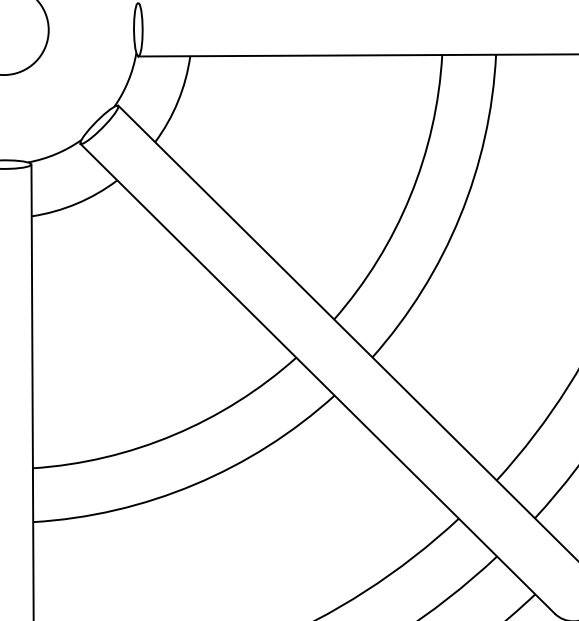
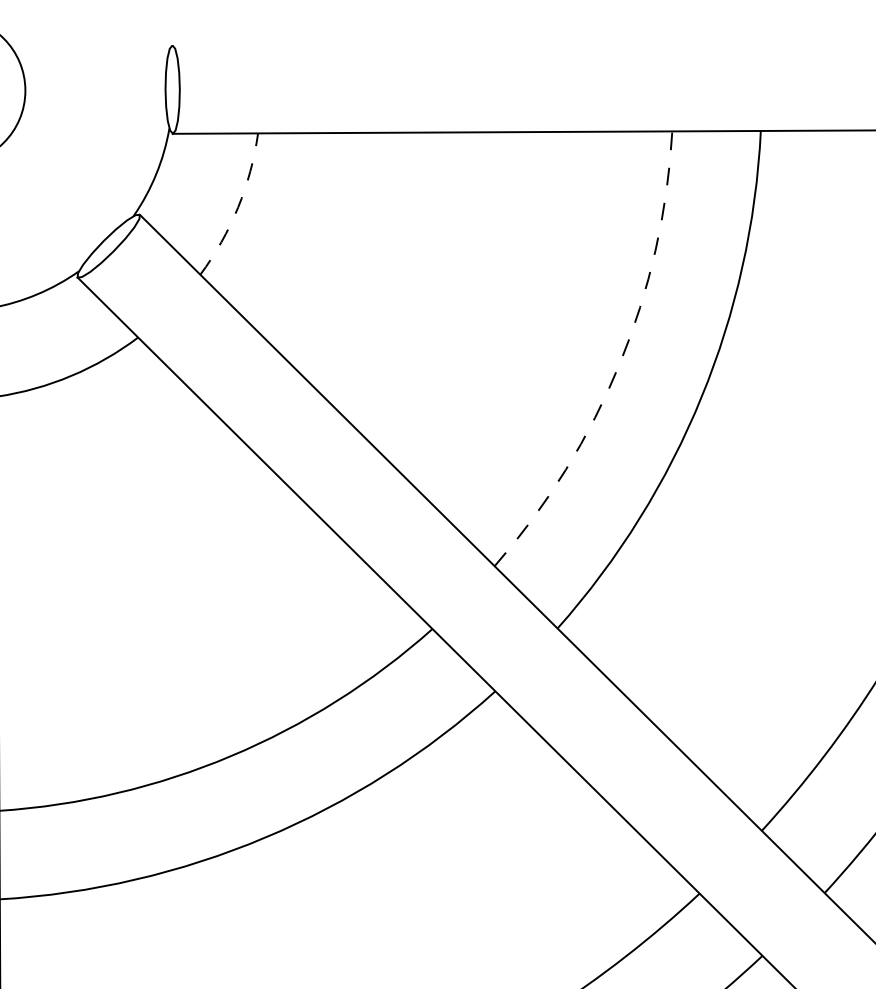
arc: (178, 101) -> (238, 207), solid -> dashed
arc: (410, 196) -> (620, 363), solid -> dashed

